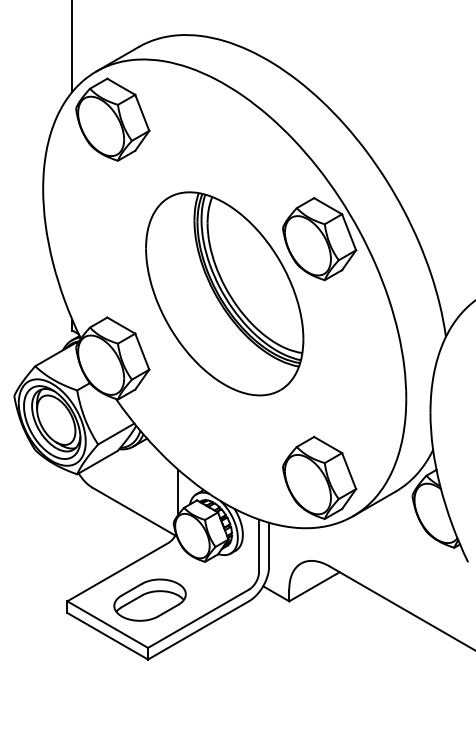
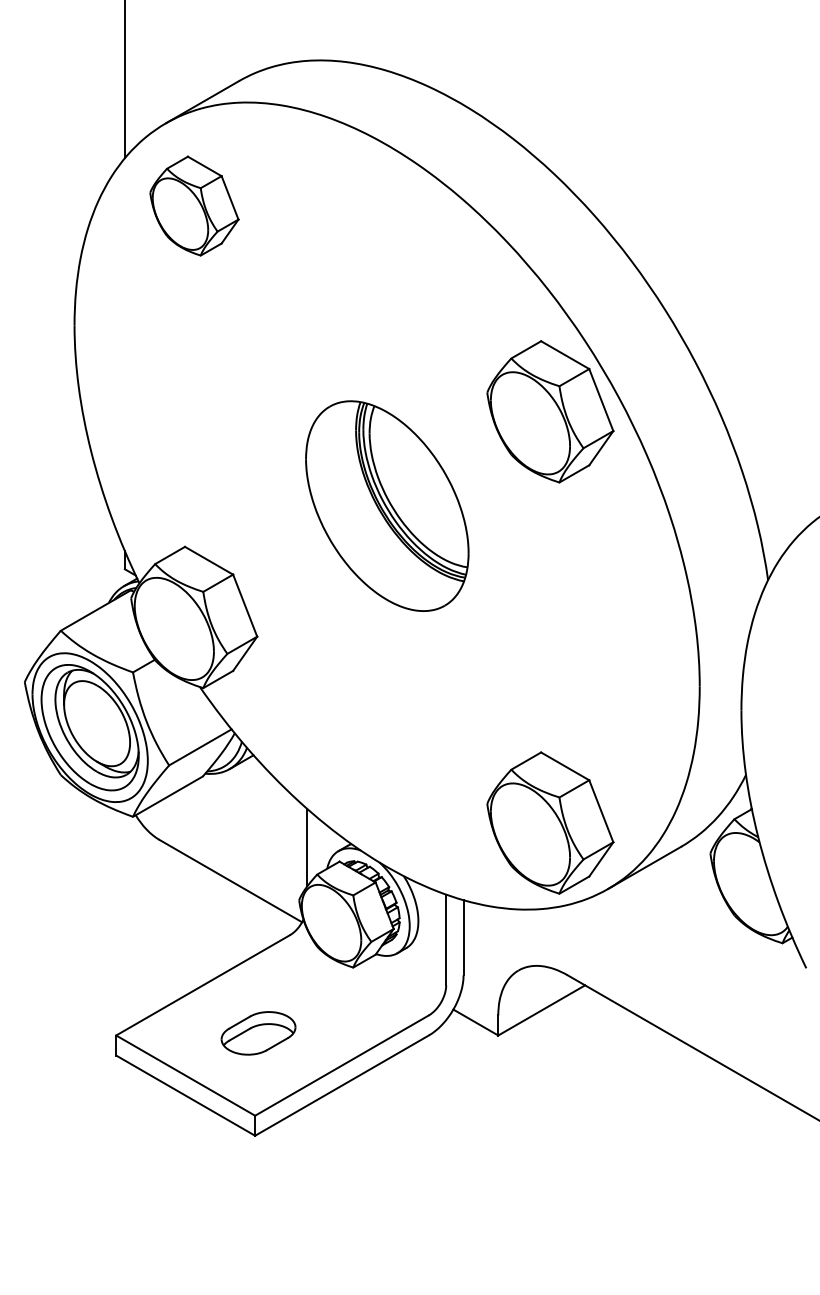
part: (112, 119) -> (193, 205), size x0.7
part: (224, 293) -> (386, 505), size x0.6
part: (149, 599) -> (257, 1032), size x0.6

